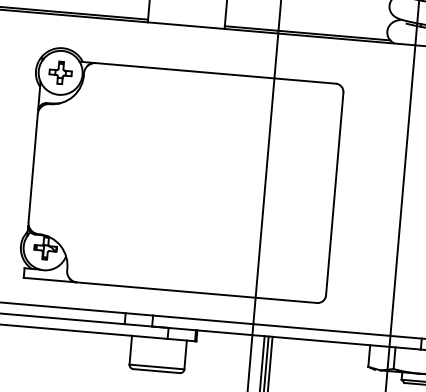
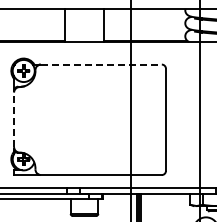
line: (216, 73) -> (101, 64), solid -> dashed
line: (34, 167) -> (14, 119), solid -> dashed

